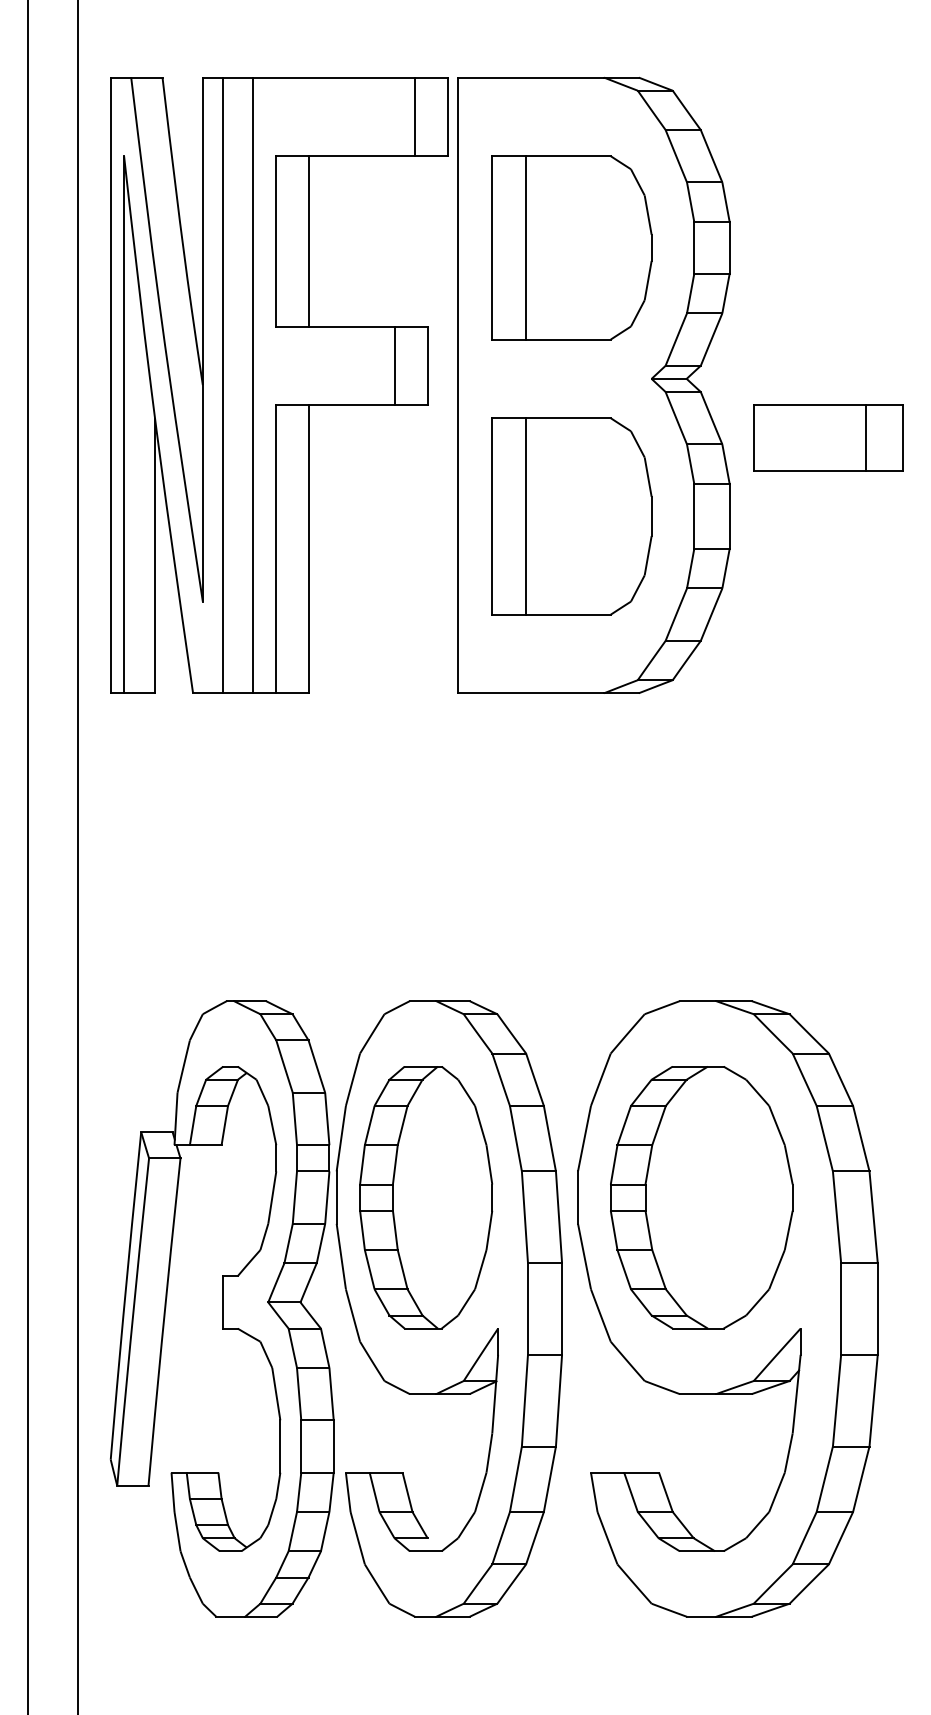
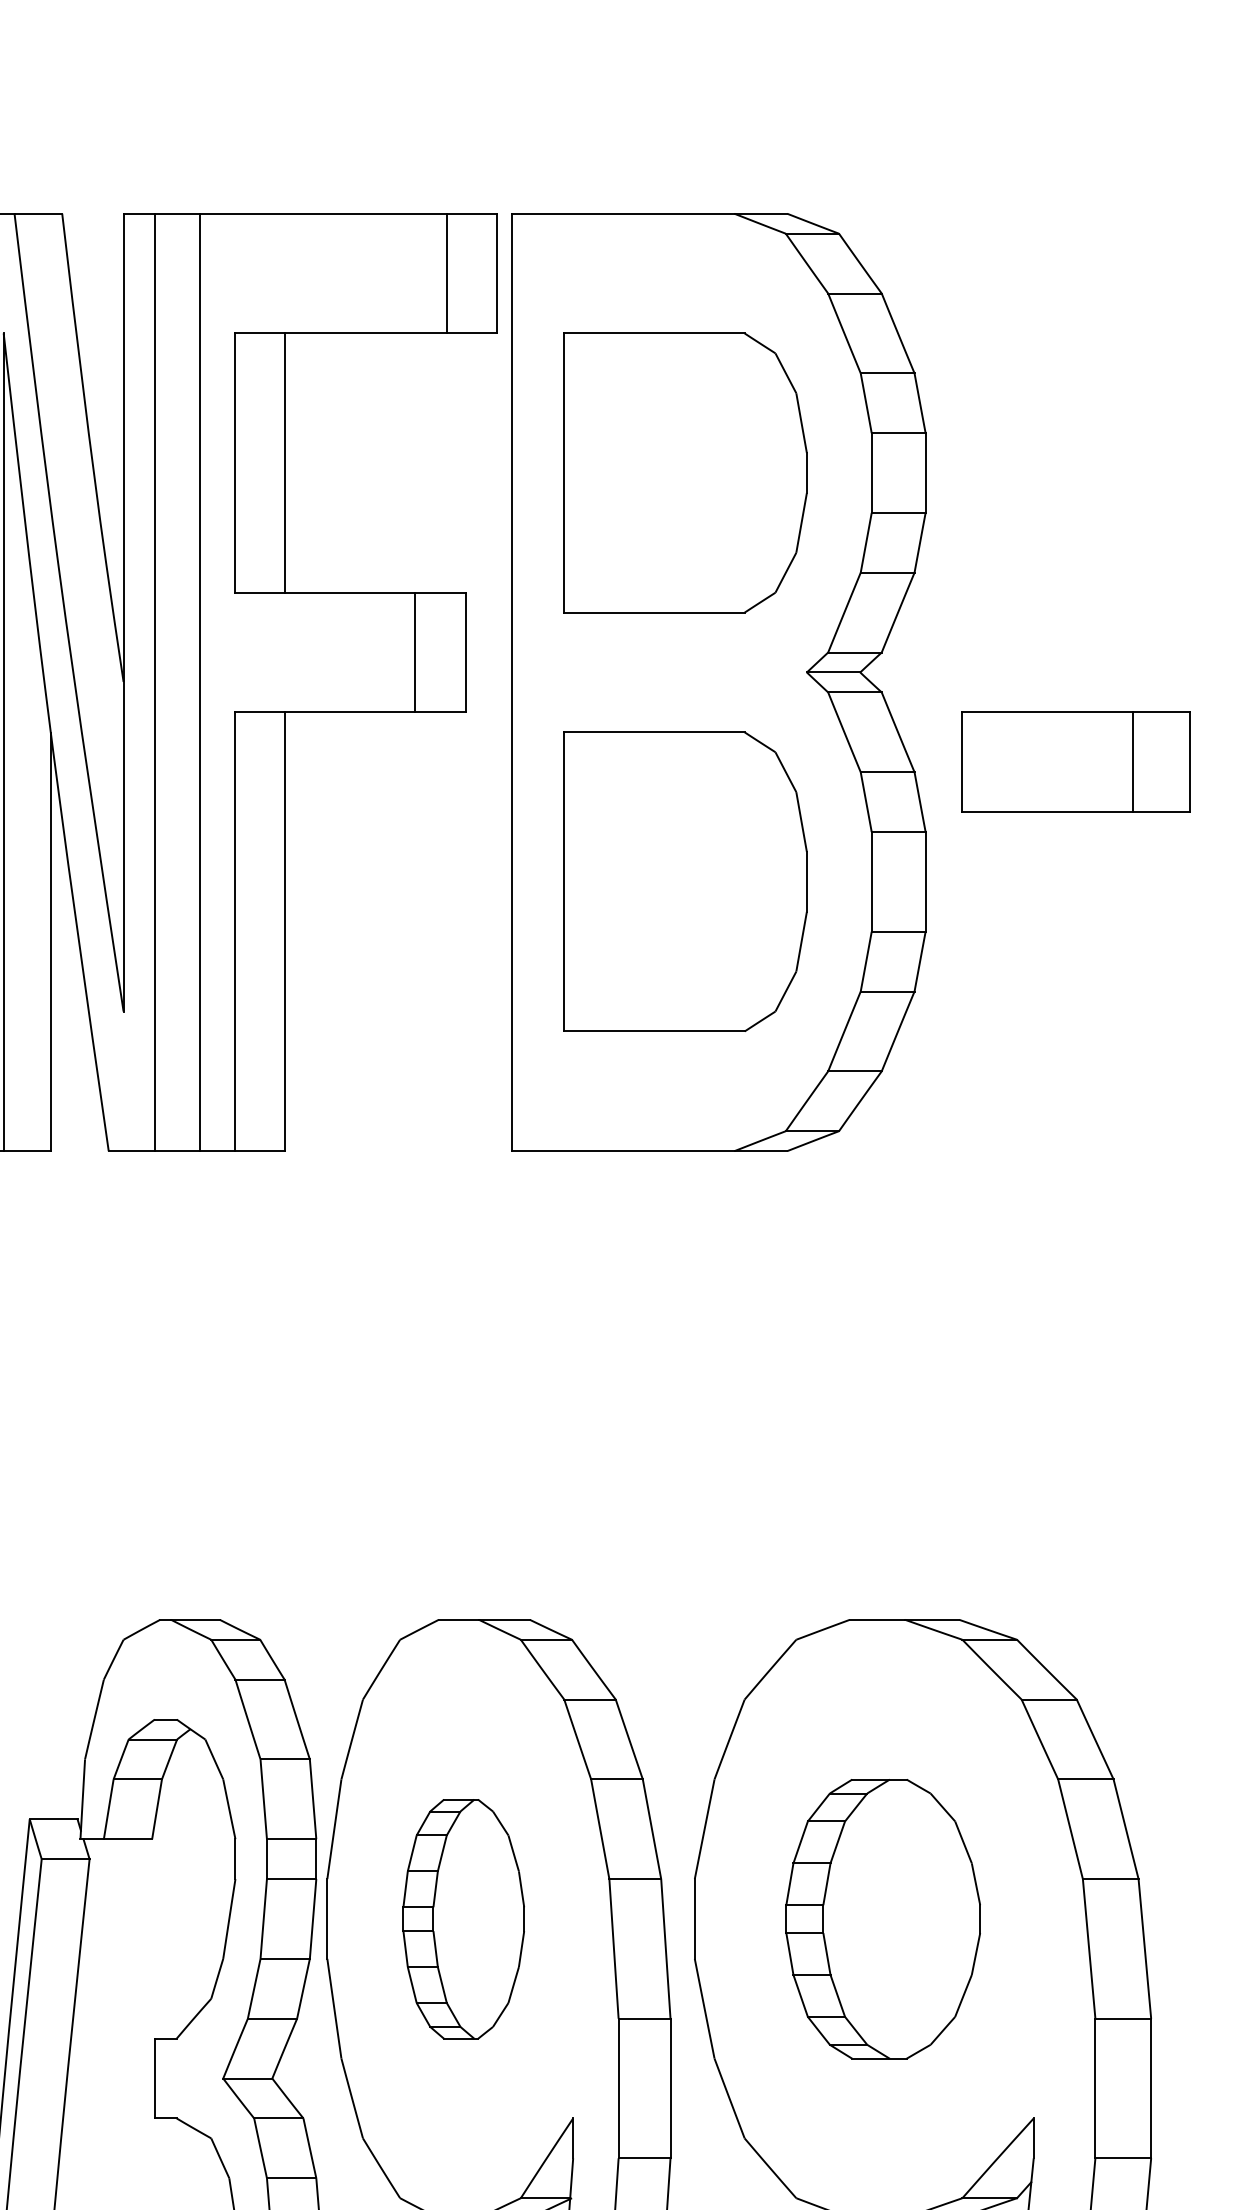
line: (526, 247) -> (616, 472), removed
line: (526, 516) -> (616, 881), removed
part: (426, 1197) -> (464, 1918), size x0.6
part: (701, 1197) -> (882, 1918), size x0.7

